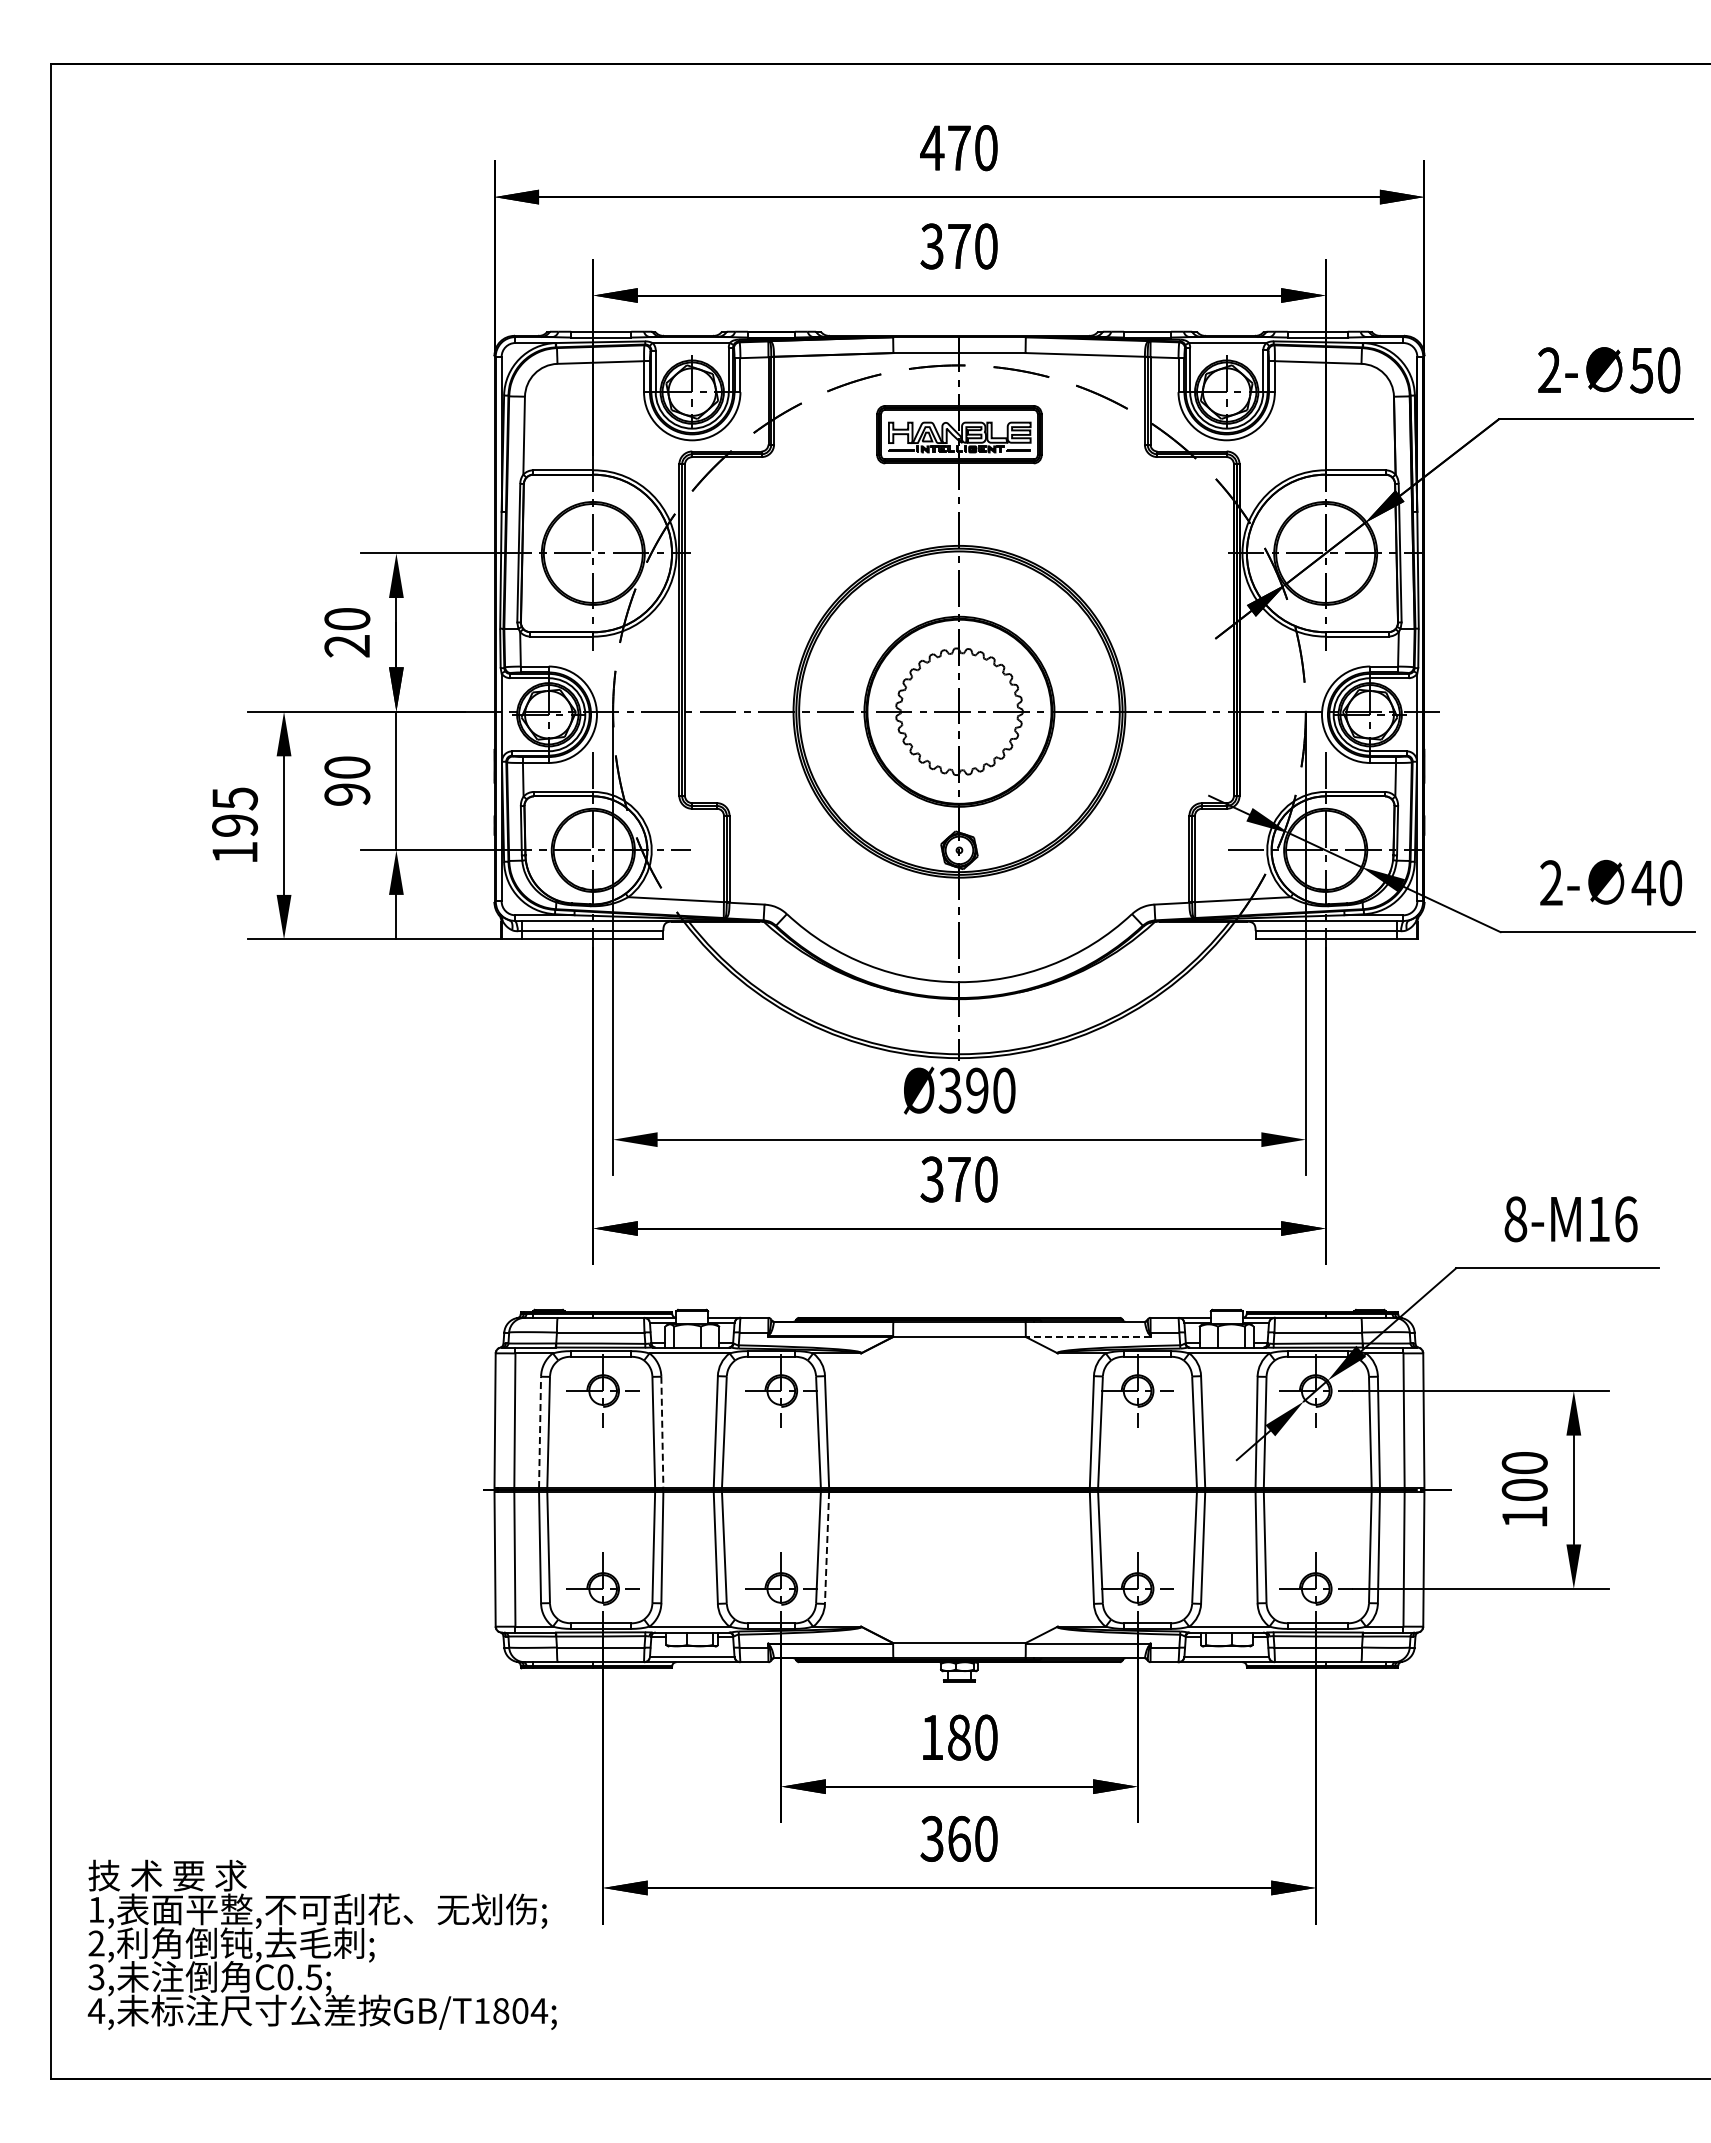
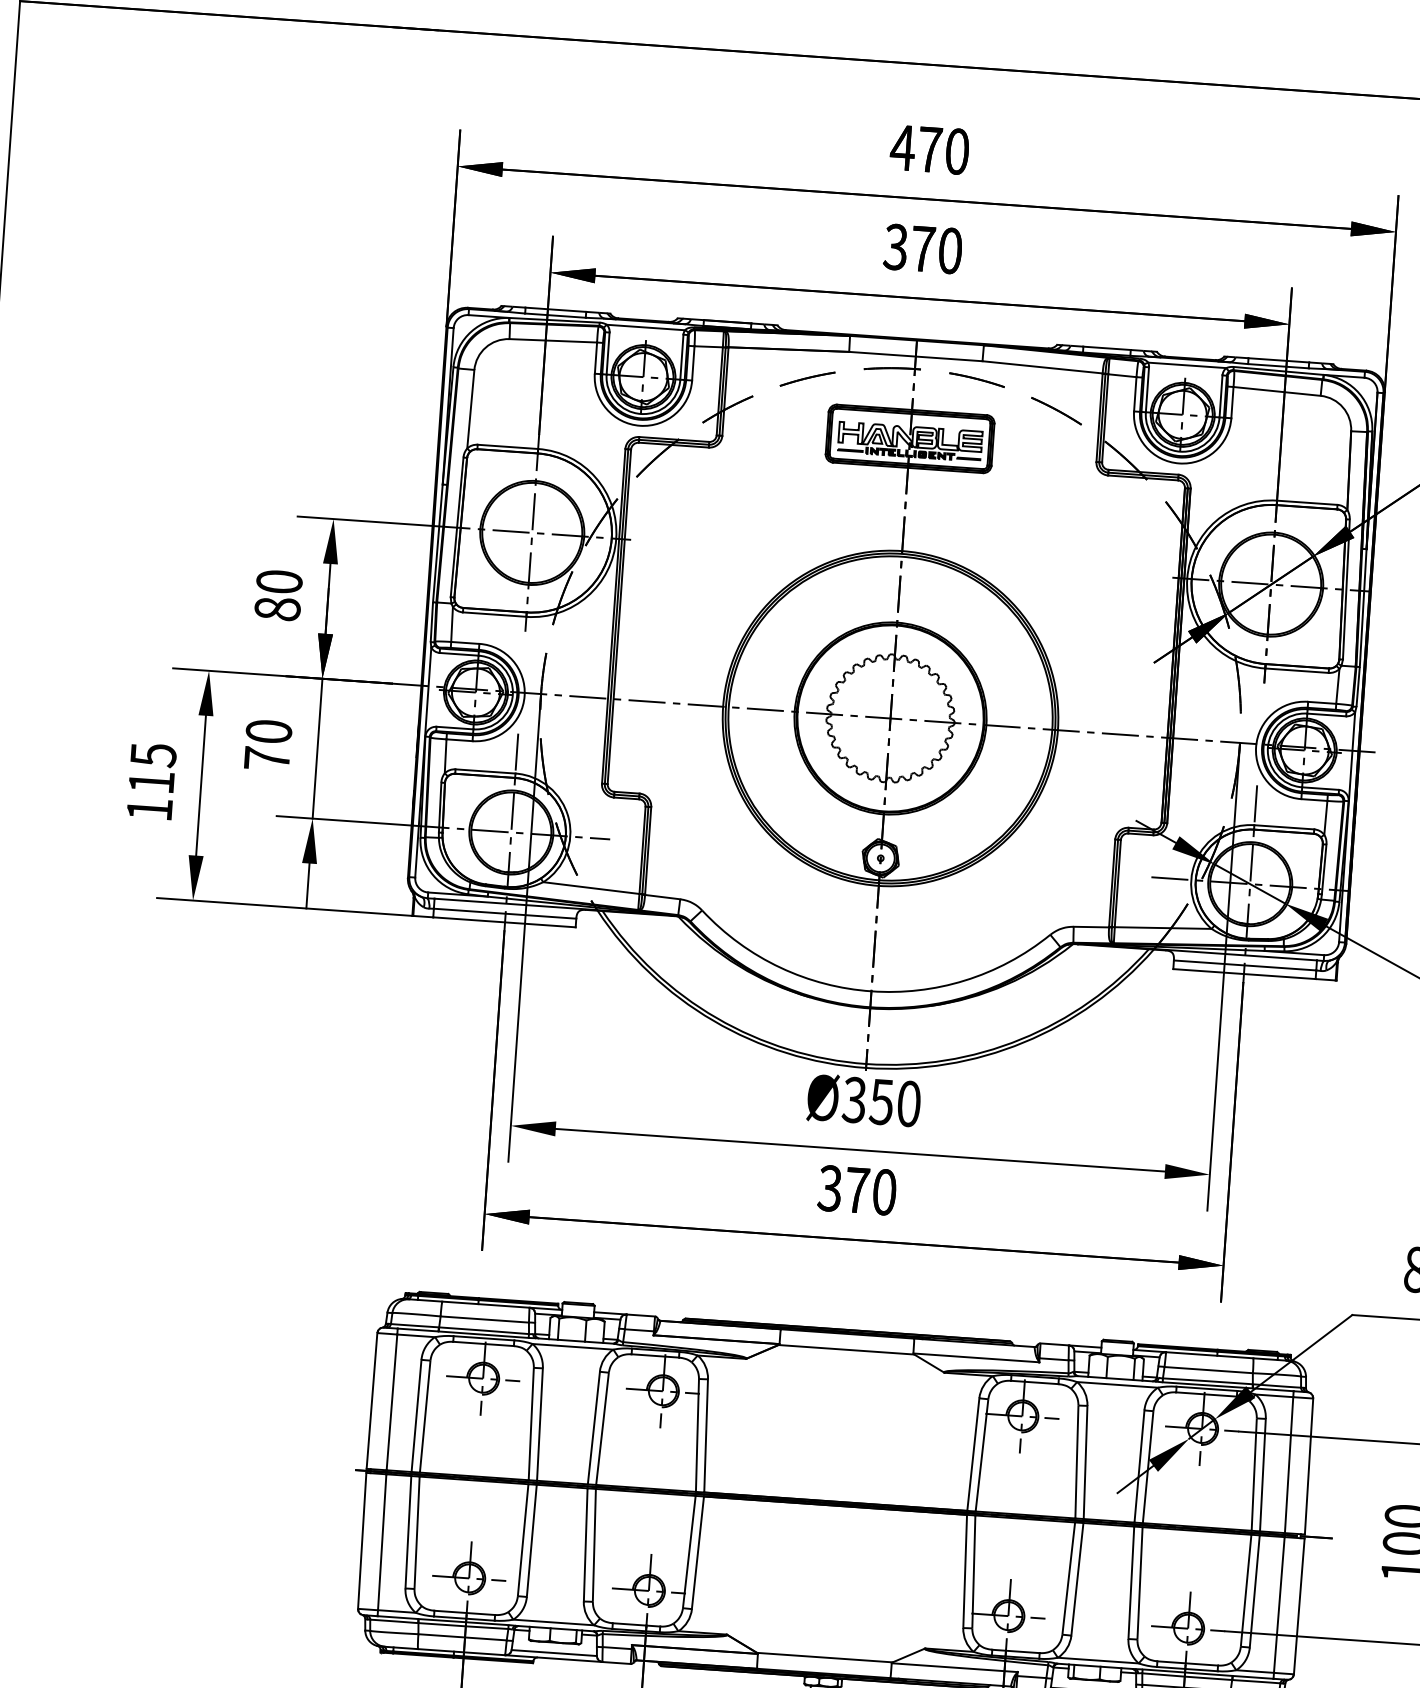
text: (347, 645) -> (277, 608), 20 -> 80
text: (347, 794) -> (267, 758), 90 -> 70
text: (235, 825) -> (152, 782), 195 -> 115
text: (976, 1090) -> (881, 1101), Ø390 -> Ø350
line: (1087, 1336) -> (975, 1357), dashed -> solid
line: (540, 1432) -> (416, 1416), dashed -> solid
line: (662, 1432) -> (540, 1424), dashed -> solid
line: (827, 1547) -> (698, 1552), dashed -> solid

